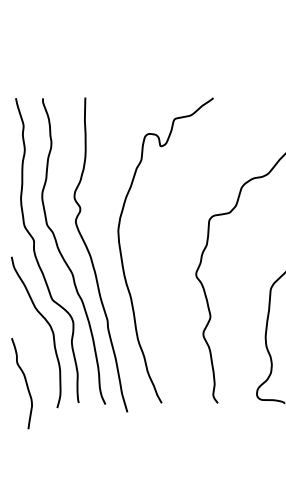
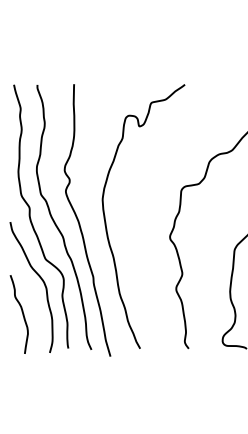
curve: (25, 383) -> (22, 314), moved

